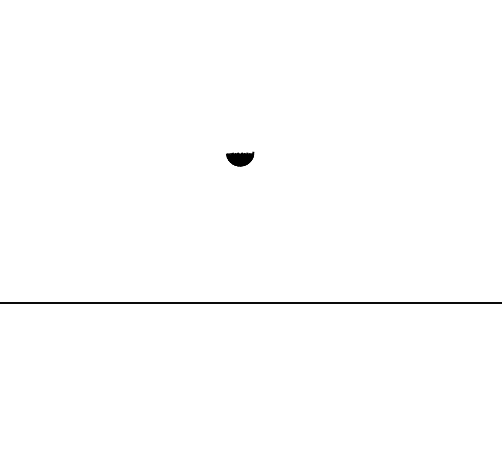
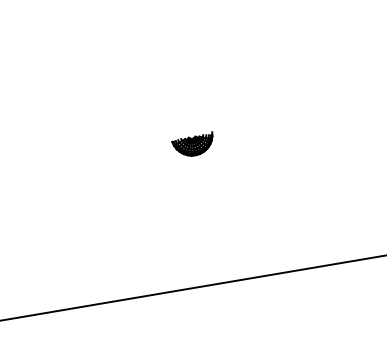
part: (240, 158) -> (194, 144), size x1.6

